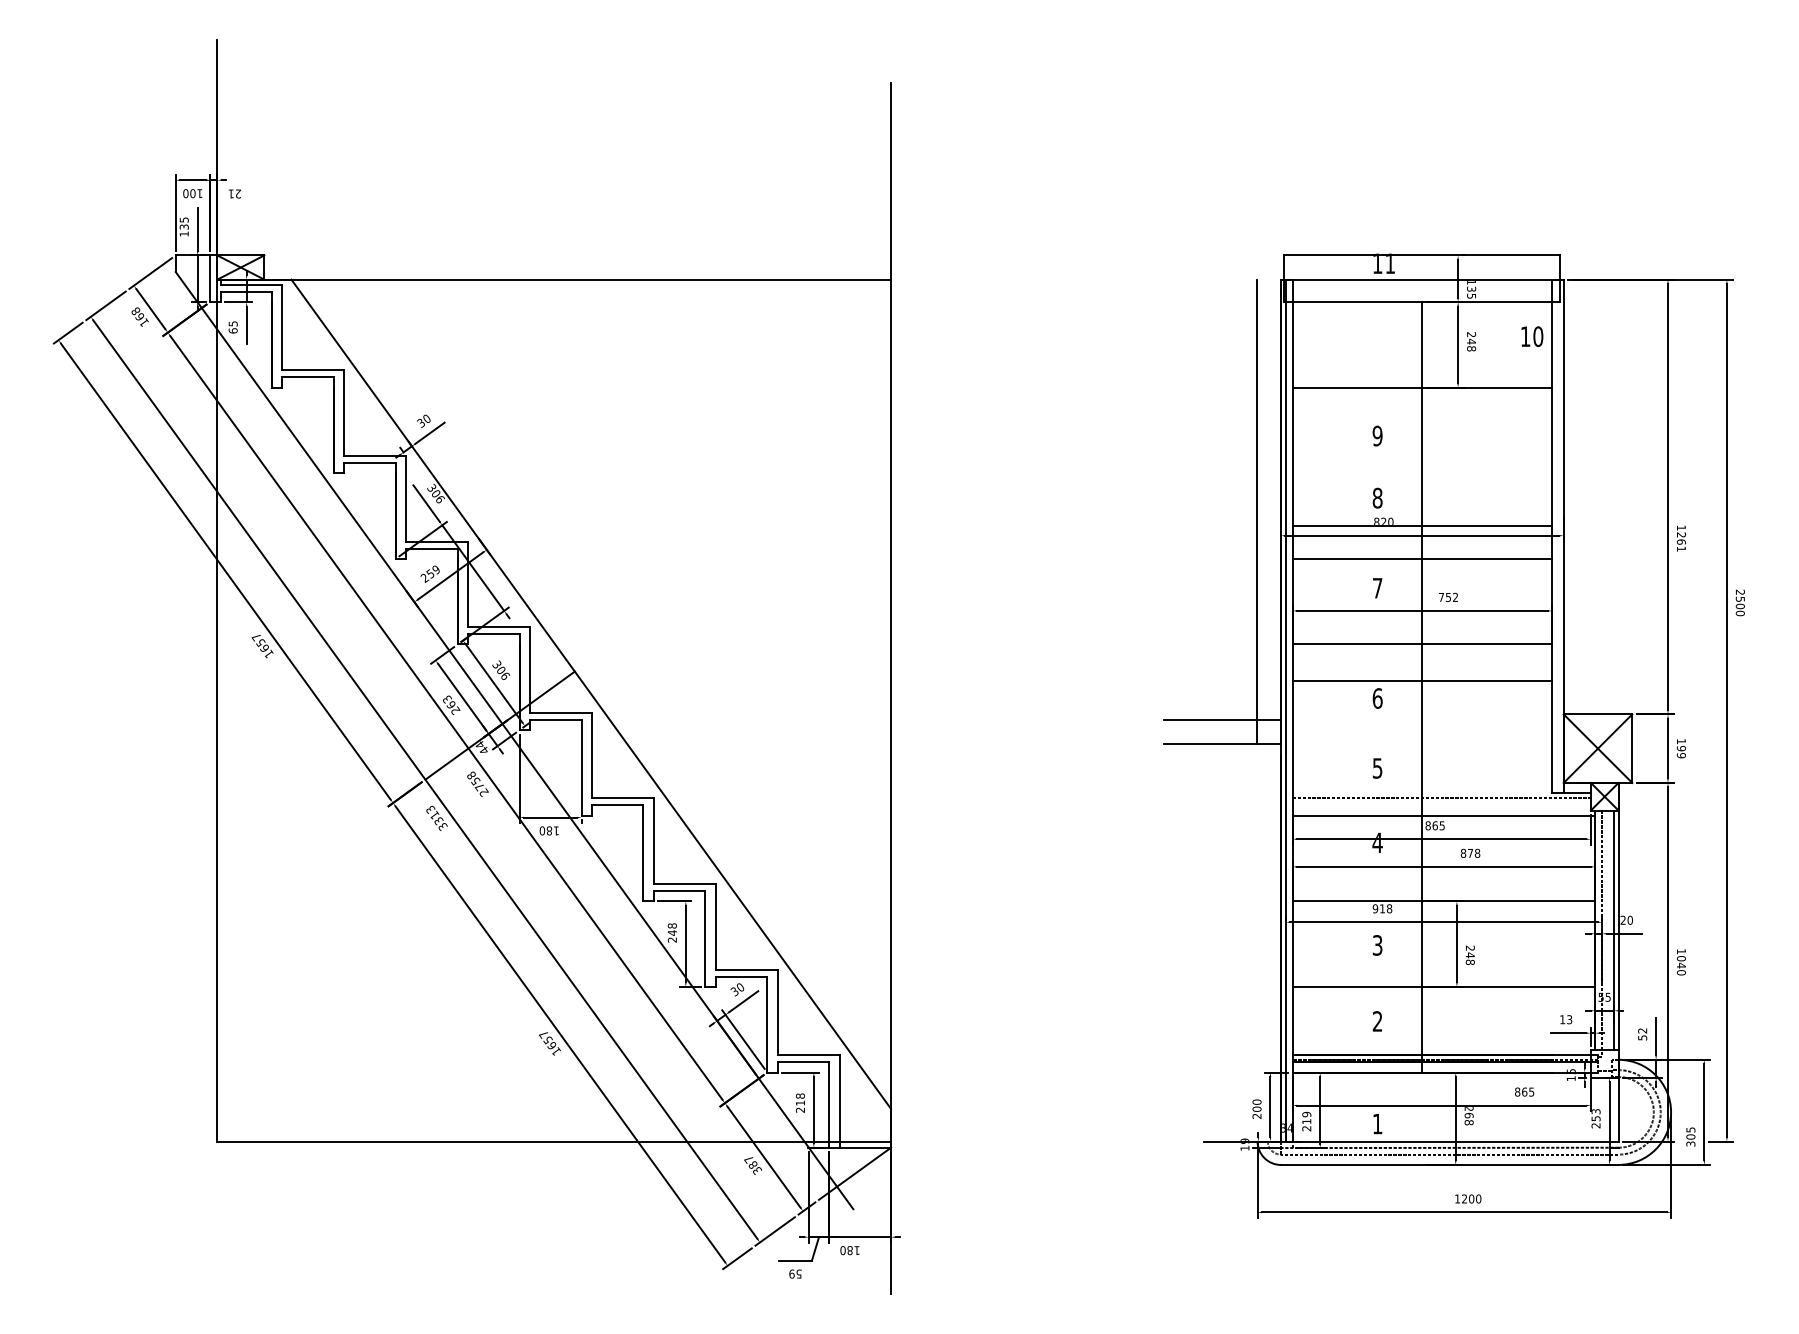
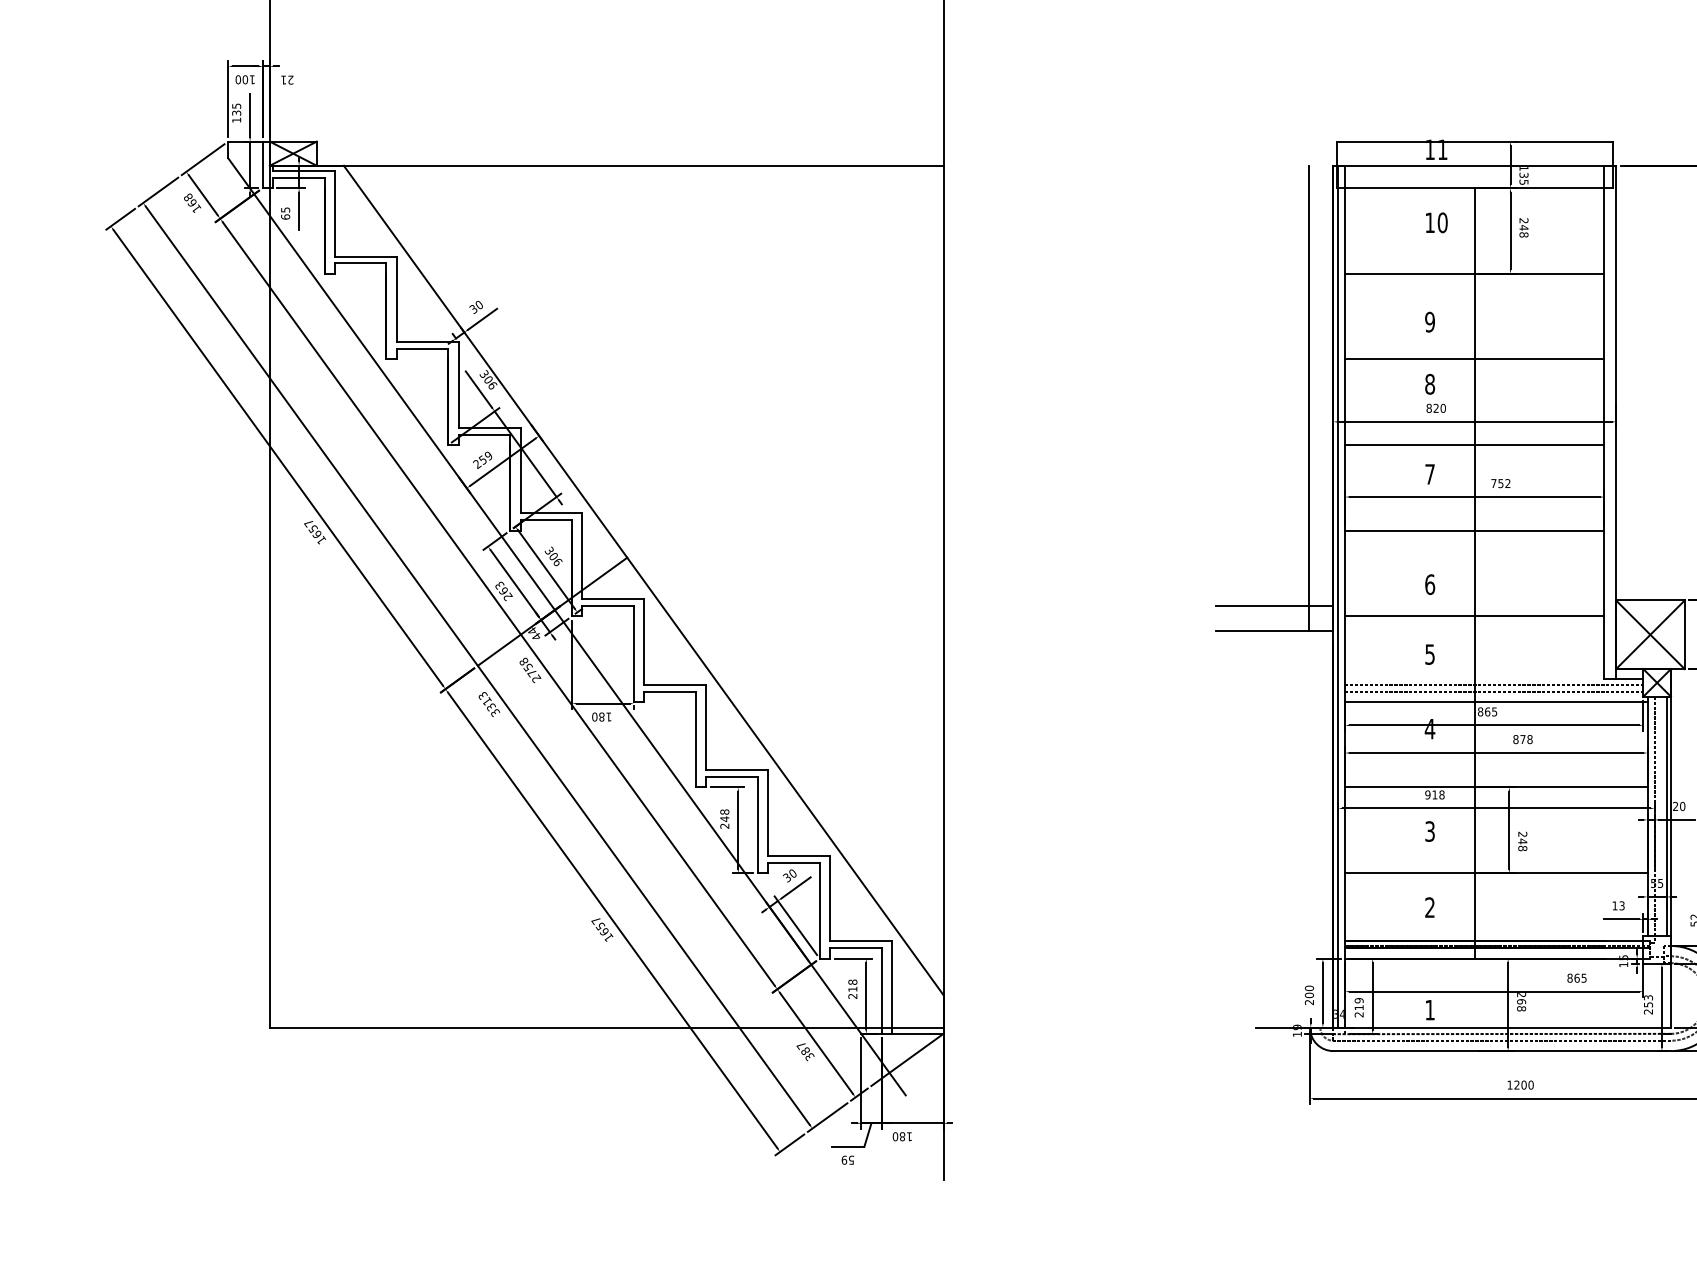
text: (1532, 336) -> (1436, 222), moved
line: (1421, 526) -> (1473, 359), moved
line: (1421, 681) -> (1473, 616), moved
line: (1441, 805) -> (1493, 691), added

